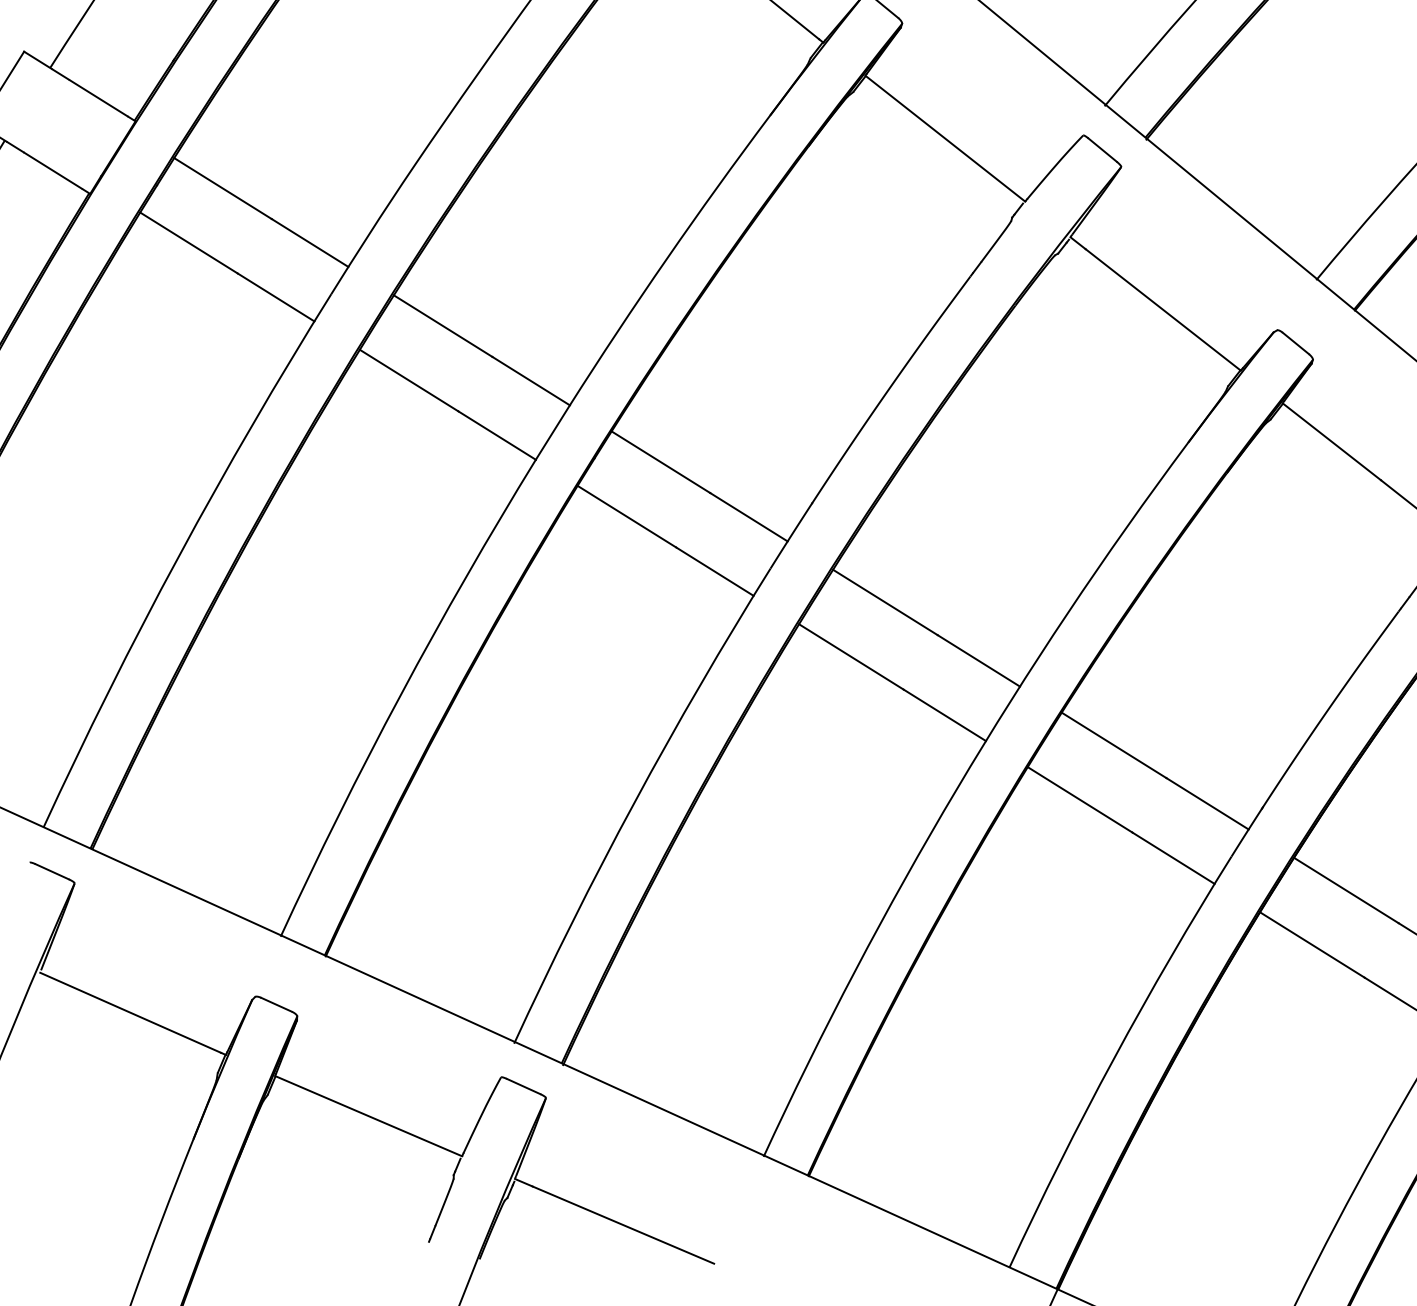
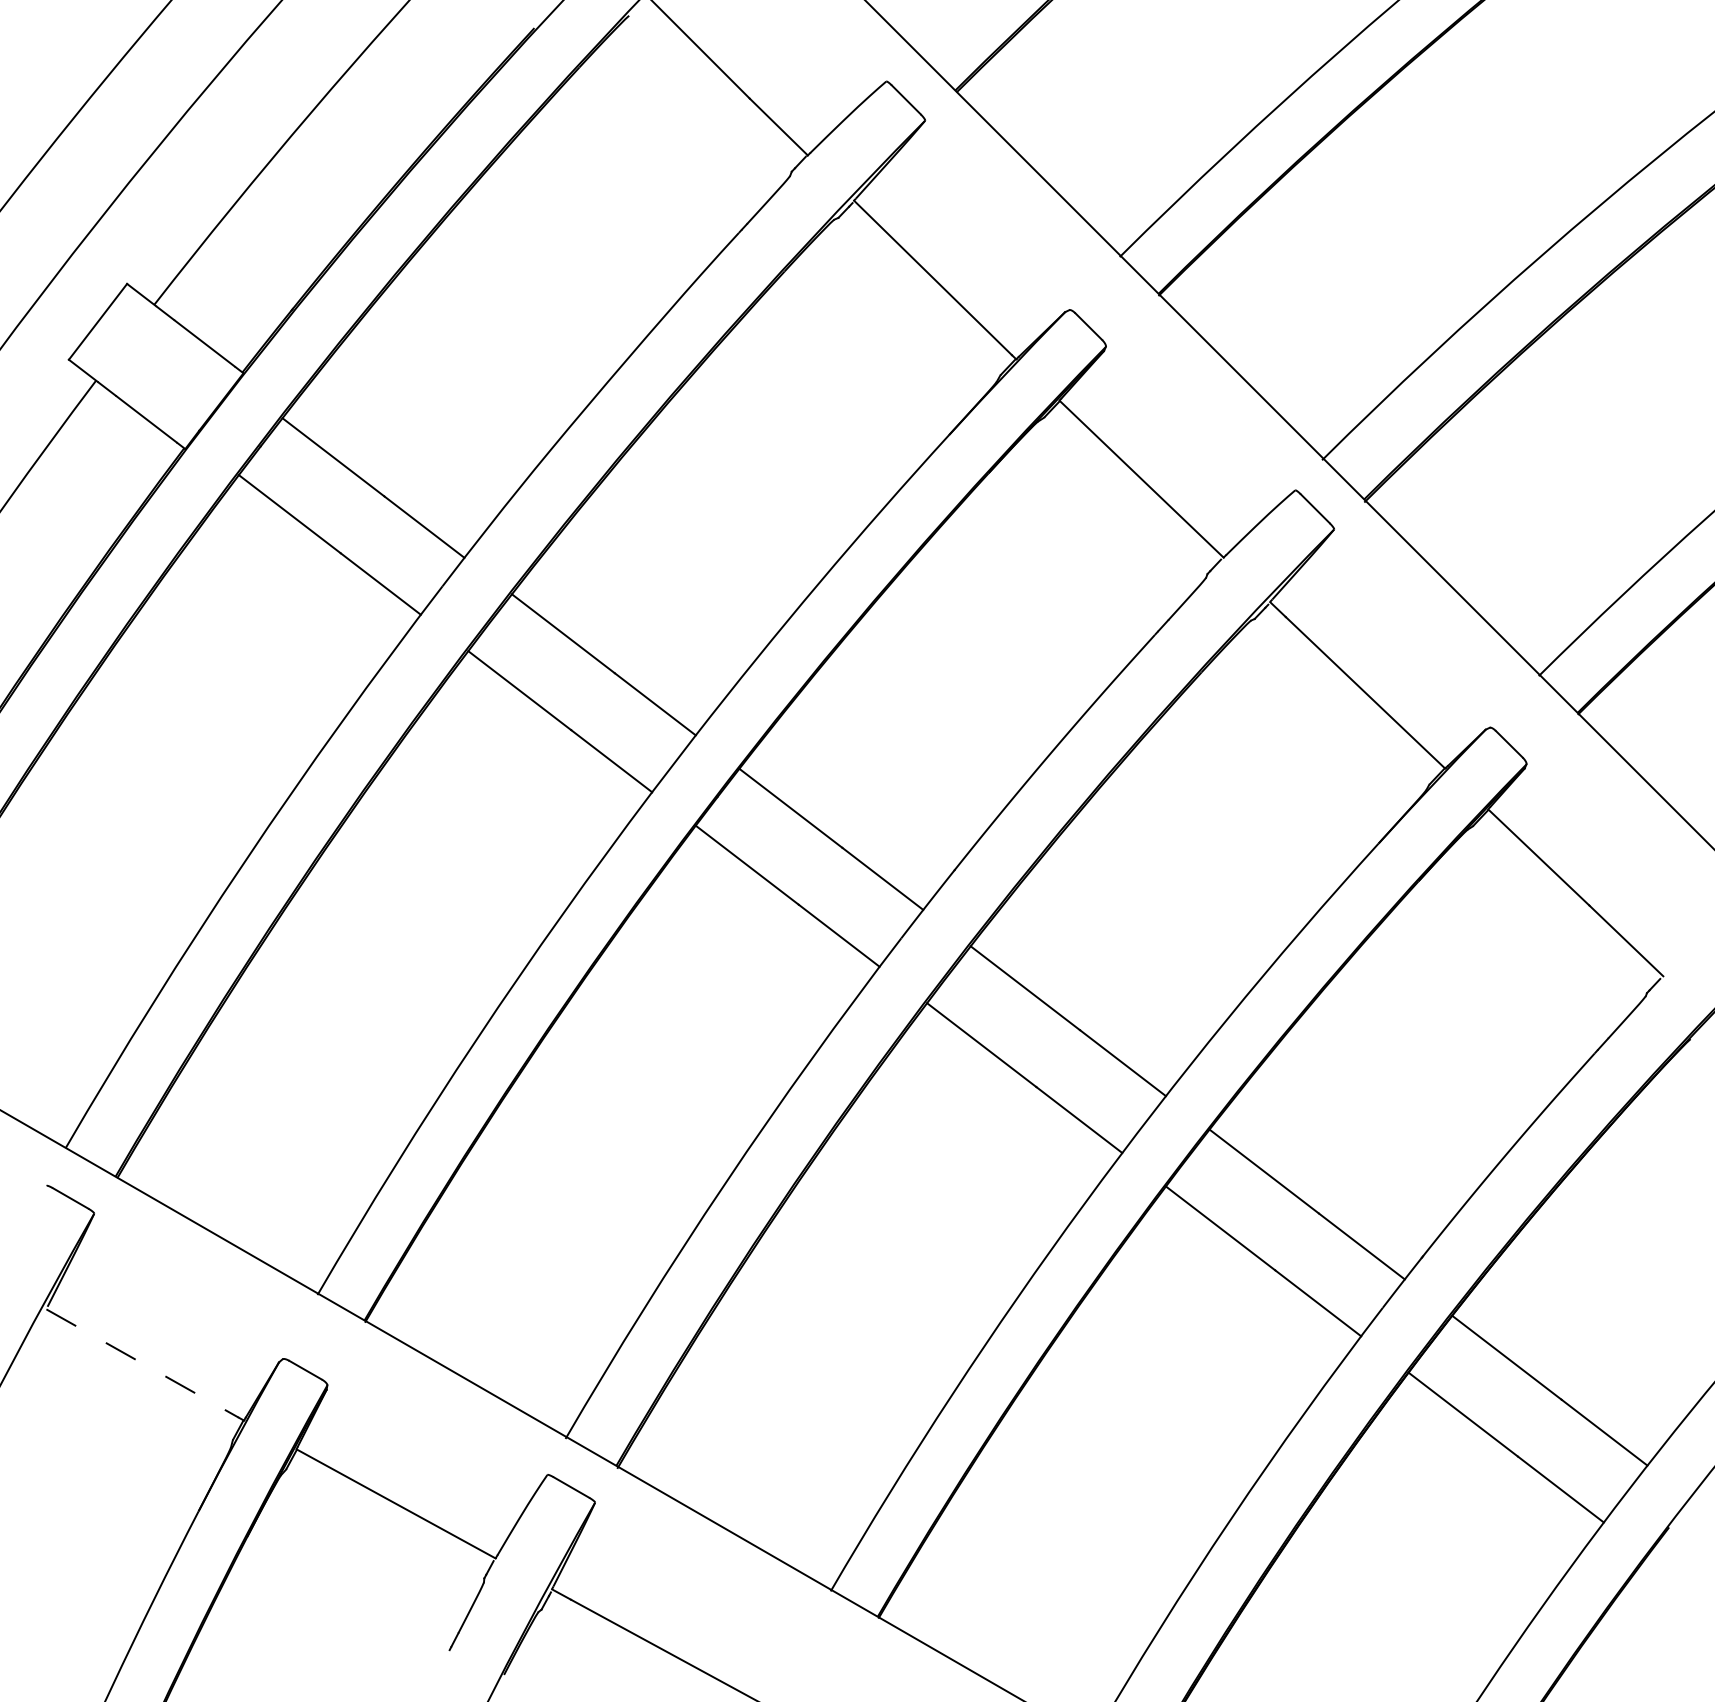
line: (131, 1012) -> (143, 1363), solid -> dashed

